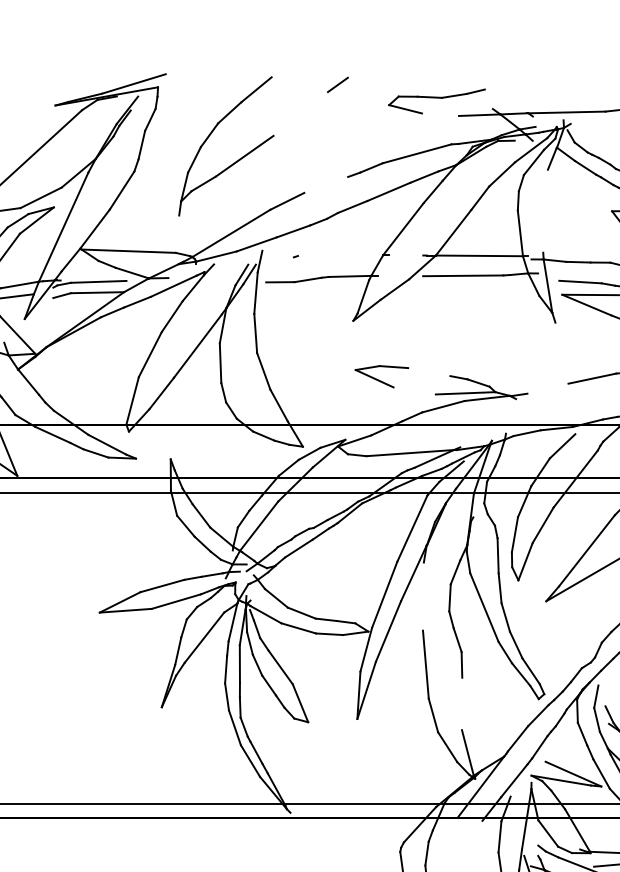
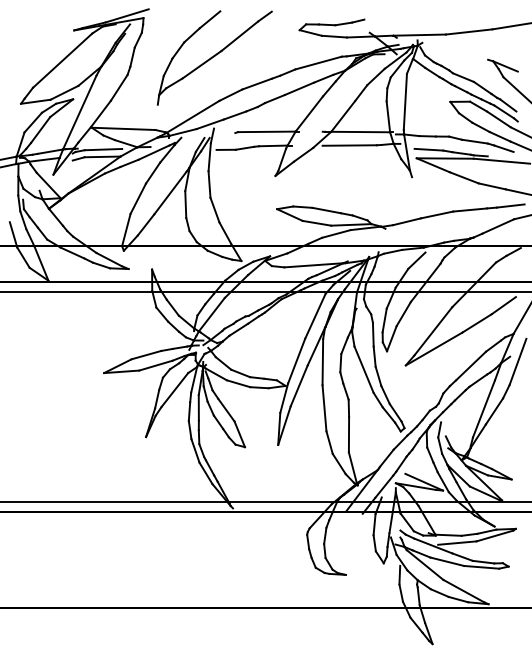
line: (300, 113) -> (239, 35), added
line: (439, 114) -> (333, 36), added
line: (325, 184) -> (256, 83), added
line: (544, 210) -> (404, 101), added
line: (340, 255) -> (266, 131), added
line: (428, 371) -> (326, 210), added
line: (547, 388) -> (406, 221), added
line: (414, 389) -> (316, 222), added
line: (422, 596) -> (322, 362), added
line: (461, 703) -> (348, 434), added

